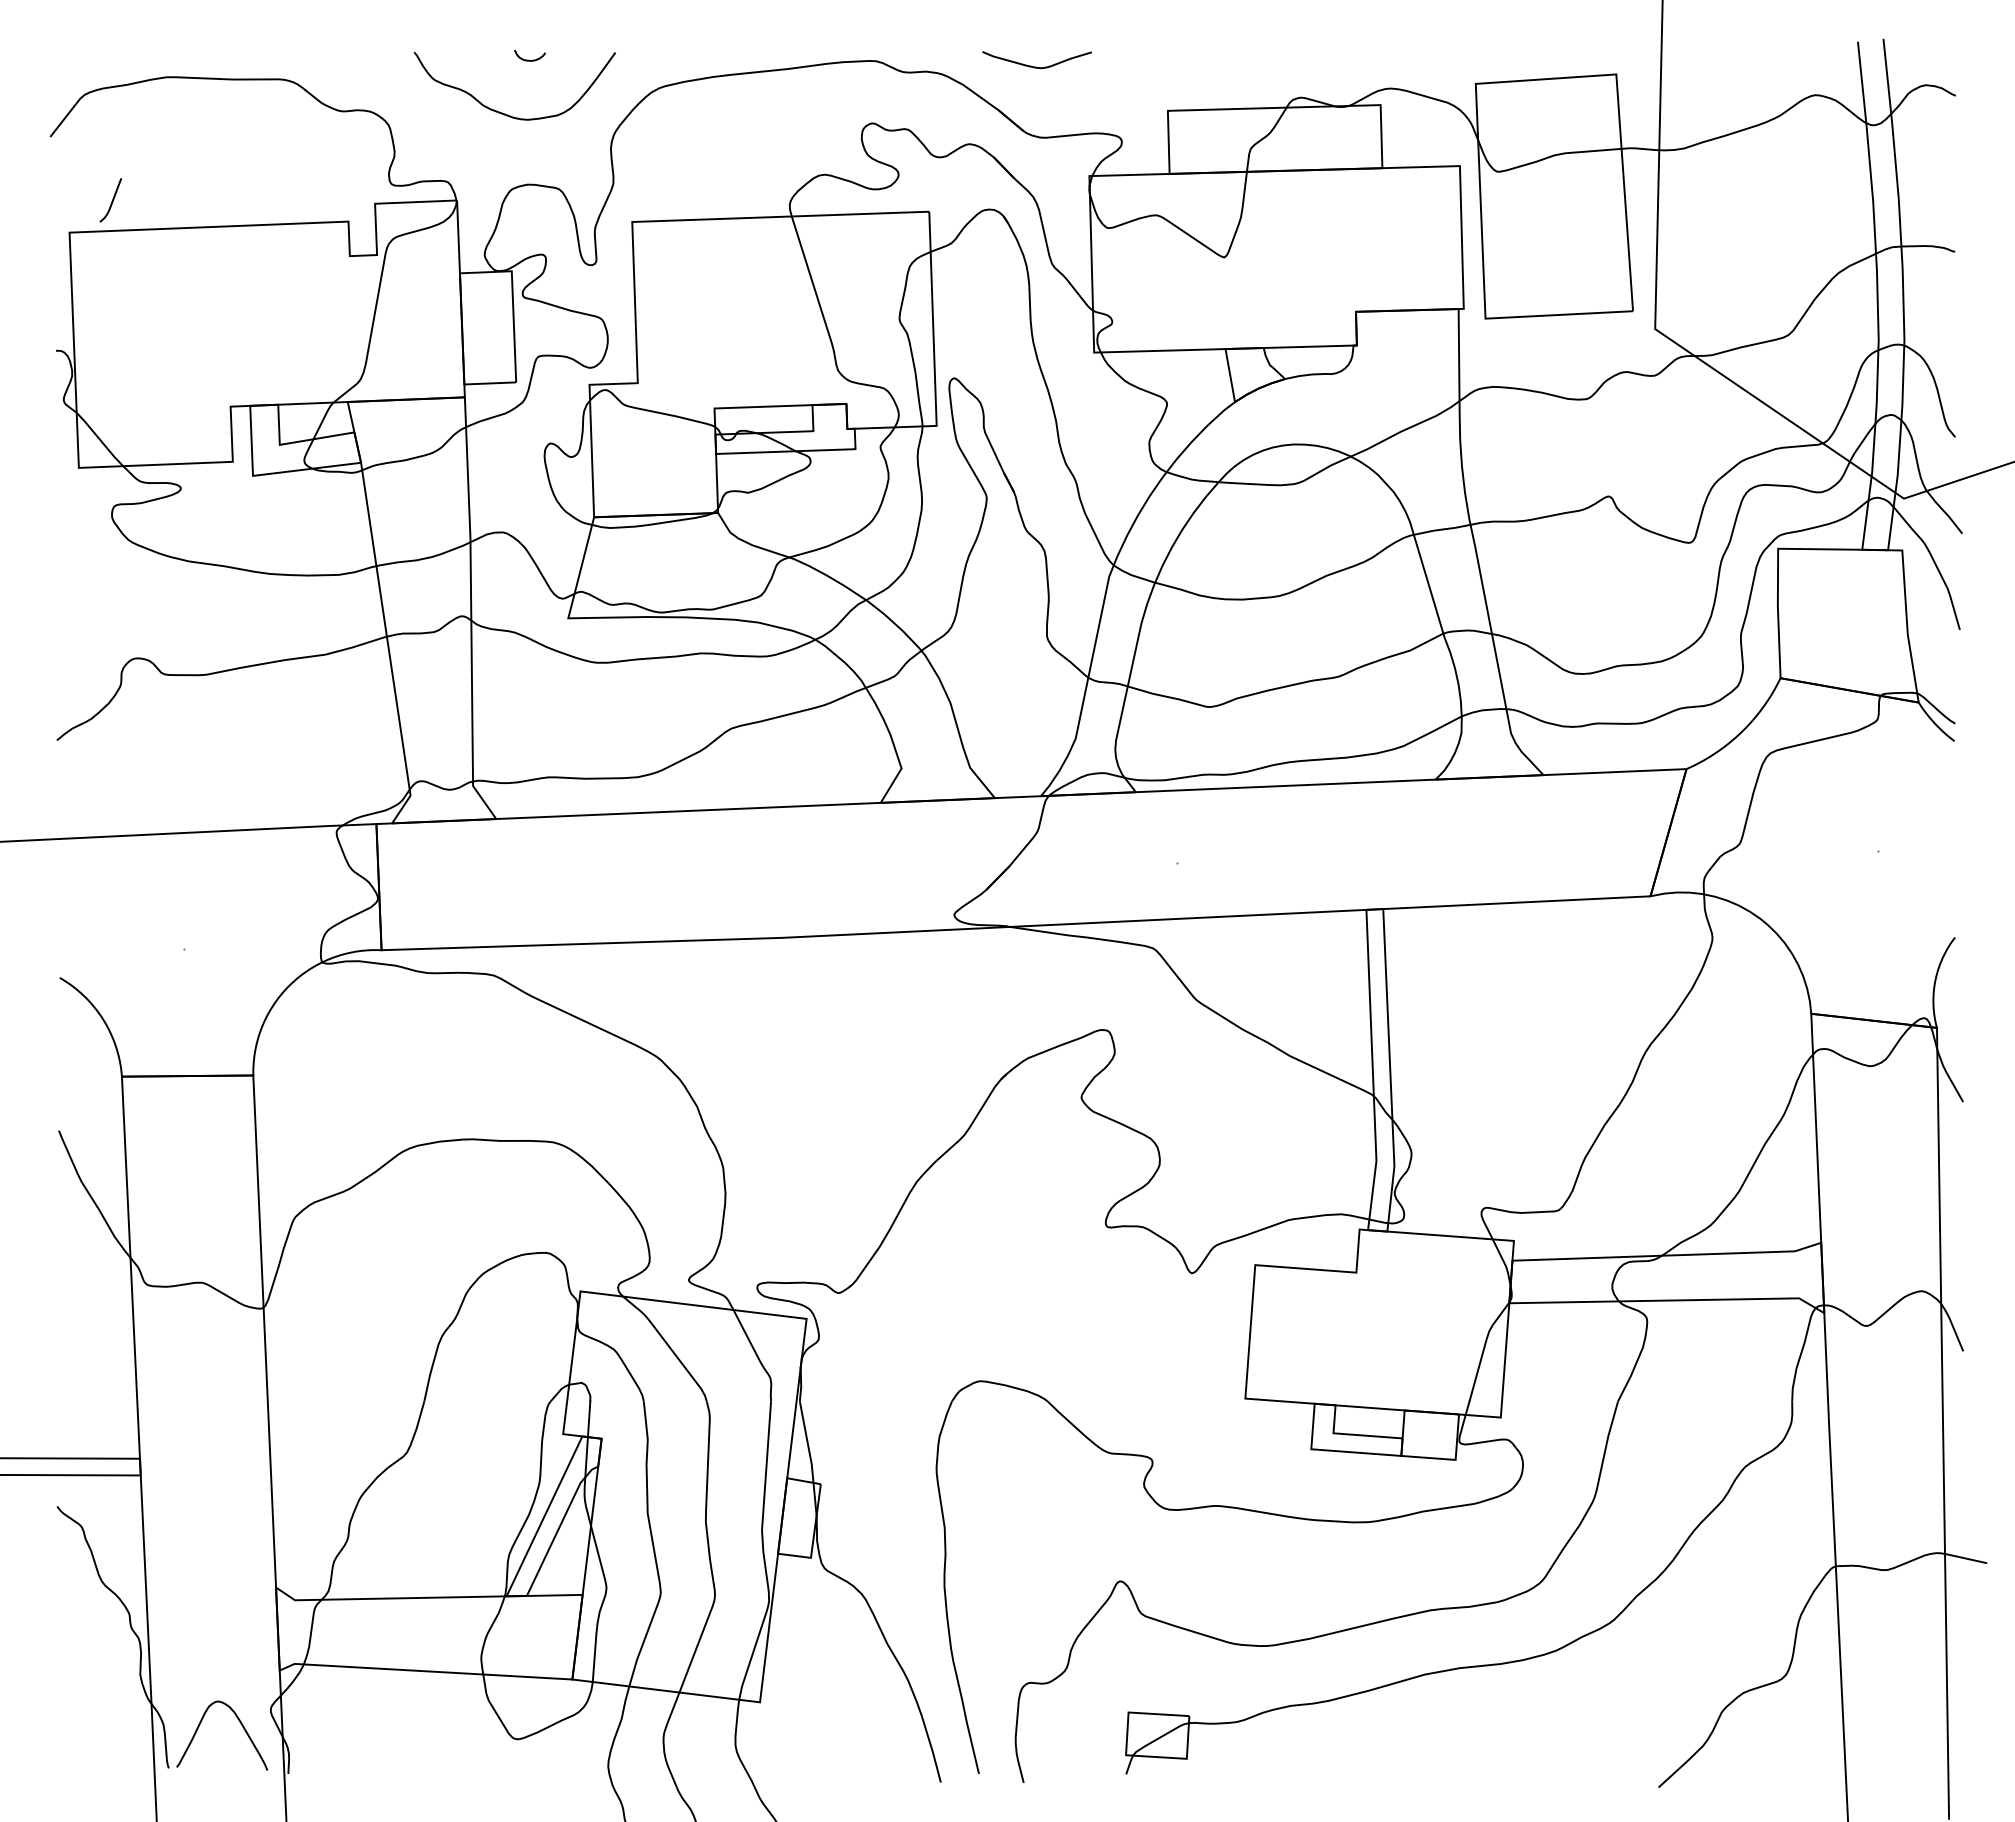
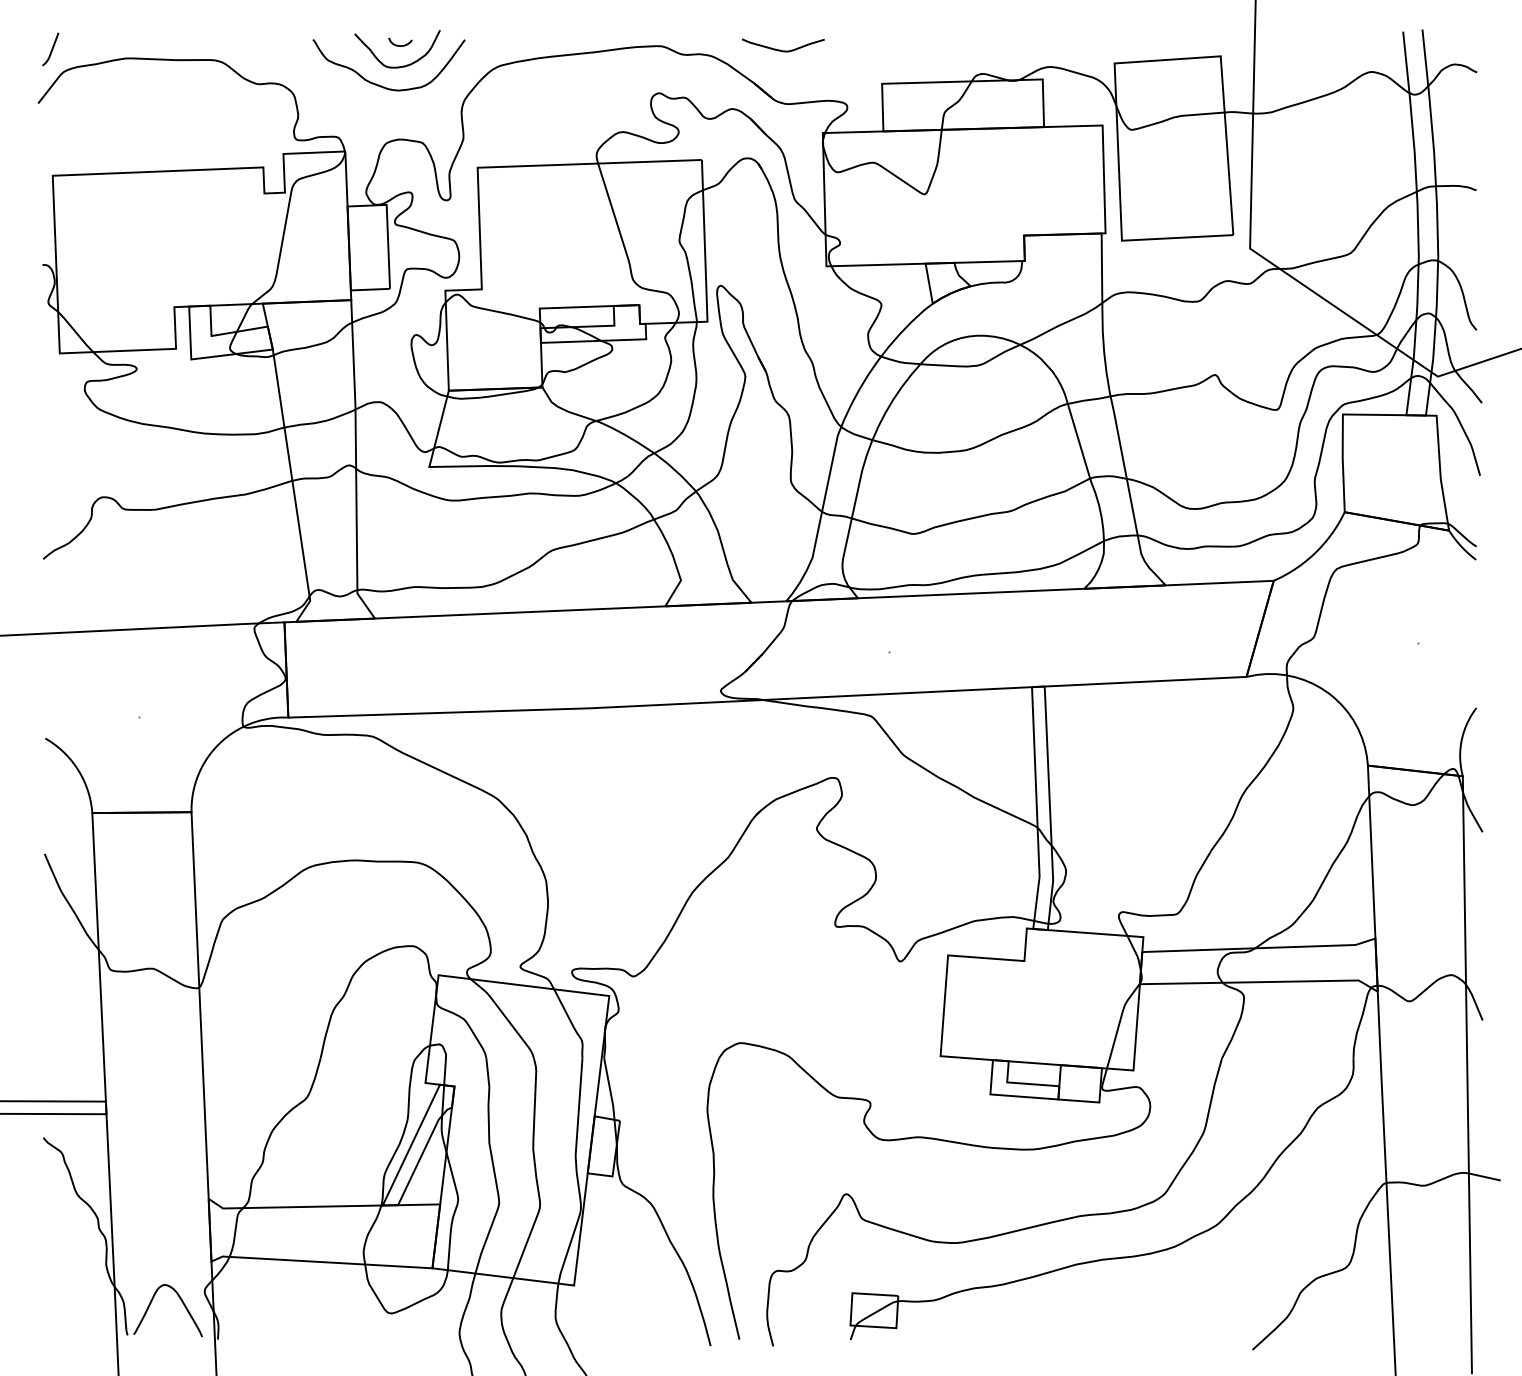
curve: (529, 87) -> (400, 66), added
line: (111, 201) -> (51, 50), moved

